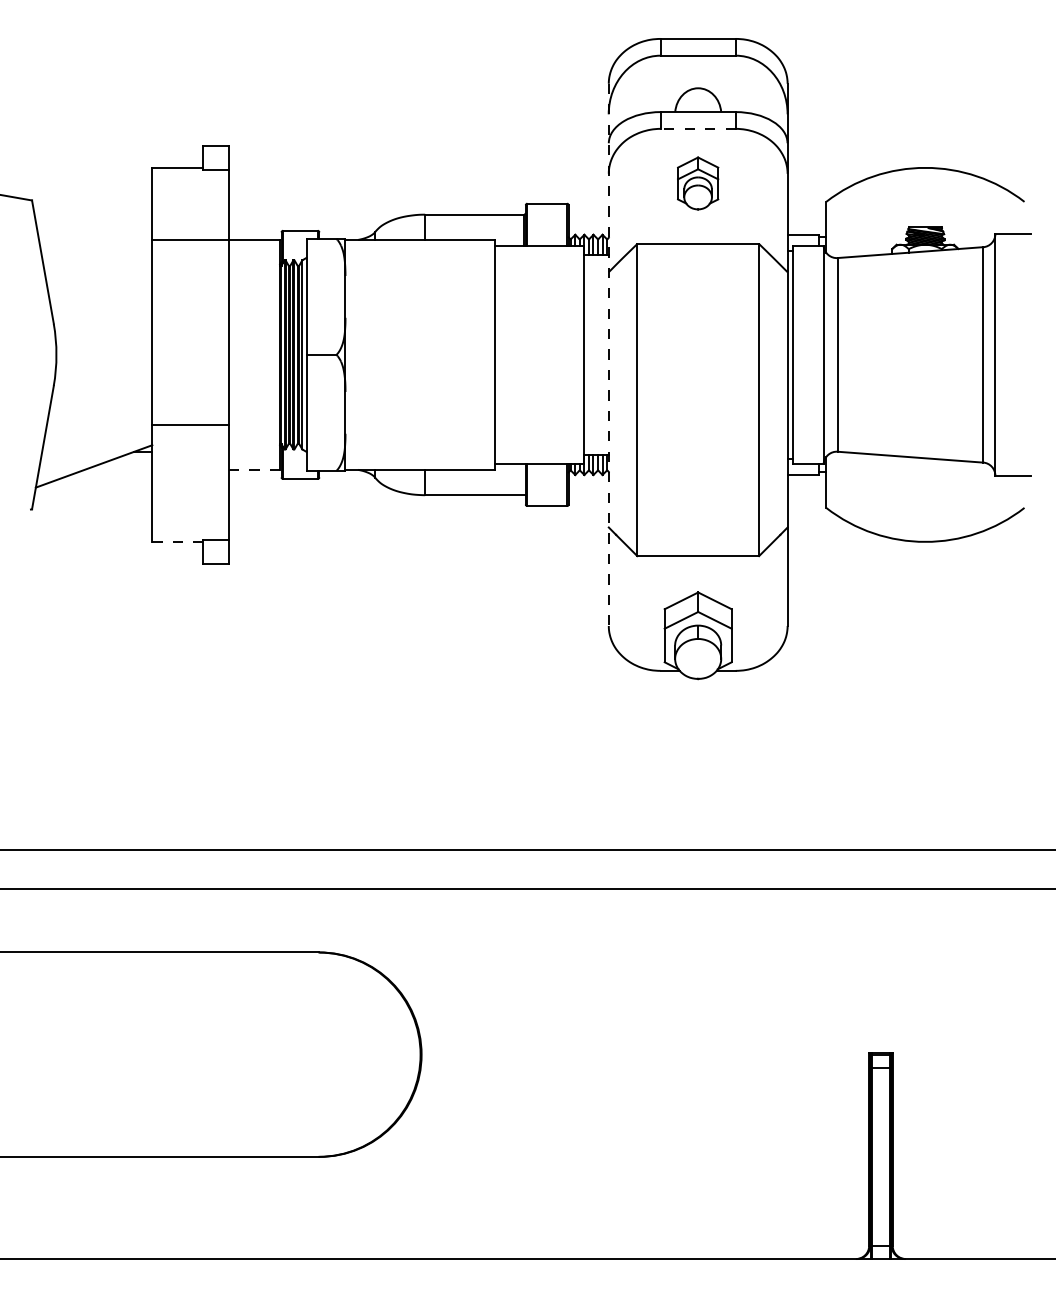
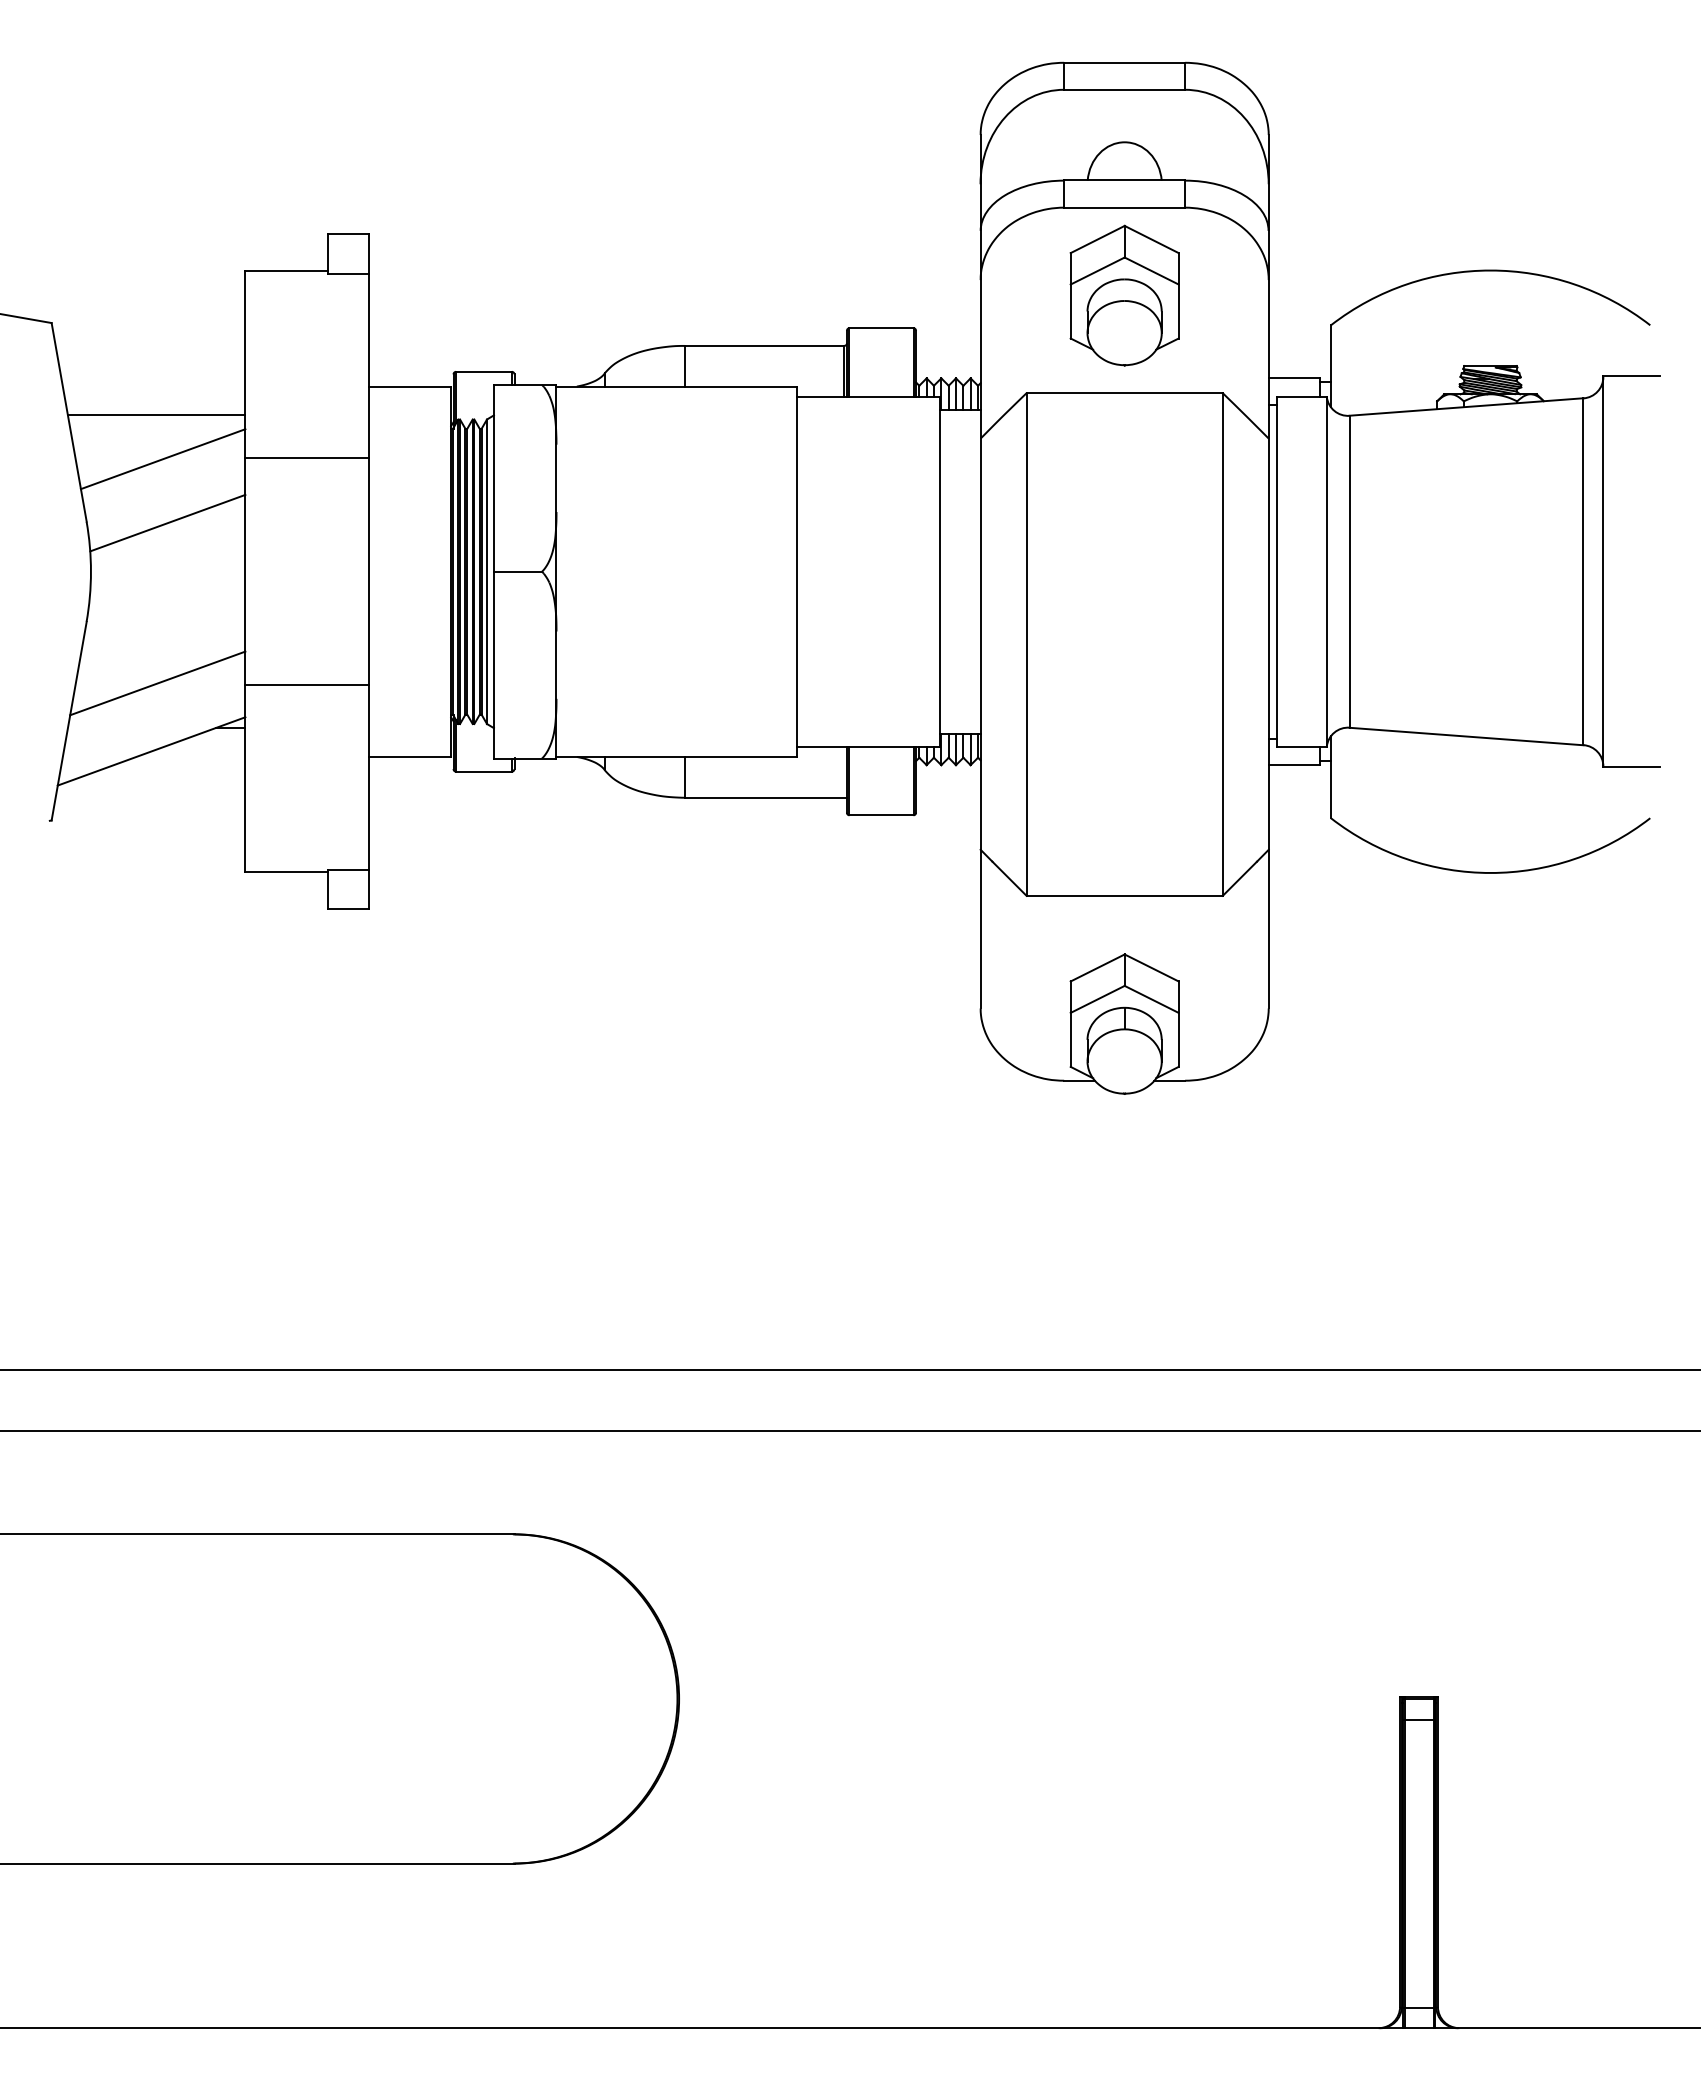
line: (698, 128) -> (1125, 207), dashed -> solid
part: (697, 183) -> (1123, 295), size x1.67
line: (190, 240) -> (306, 458), moved
line: (97, 257) -> (157, 414), added
line: (101, 284) -> (163, 458), added
line: (104, 324) -> (168, 522), added
line: (608, 355) -> (980, 572), dashed -> solid
line: (97, 424) -> (157, 683), added
line: (254, 469) -> (409, 756), dashed -> solid
line: (177, 541) -> (285, 872), dashed -> solid

